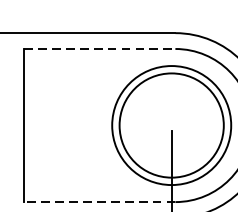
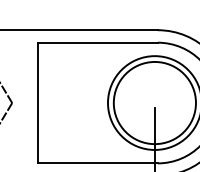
line: (100, 48) -> (98, 42), dashed -> solid
line: (100, 202) -> (98, 163), dashed -> solid

